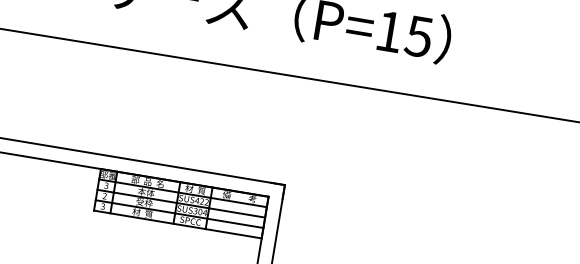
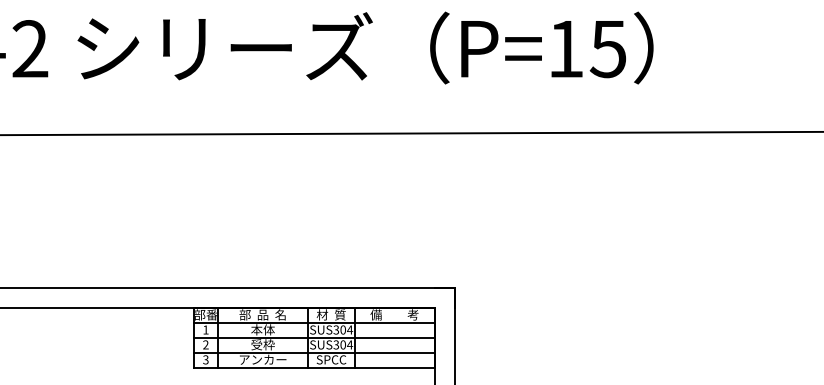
text: (106, 185) -> (205, 329), 3 -> 1
text: (202, 201) -> (343, 329), SUS422 -> SUS304
text: (143, 212) -> (263, 359), 材  質 -> アンカー

